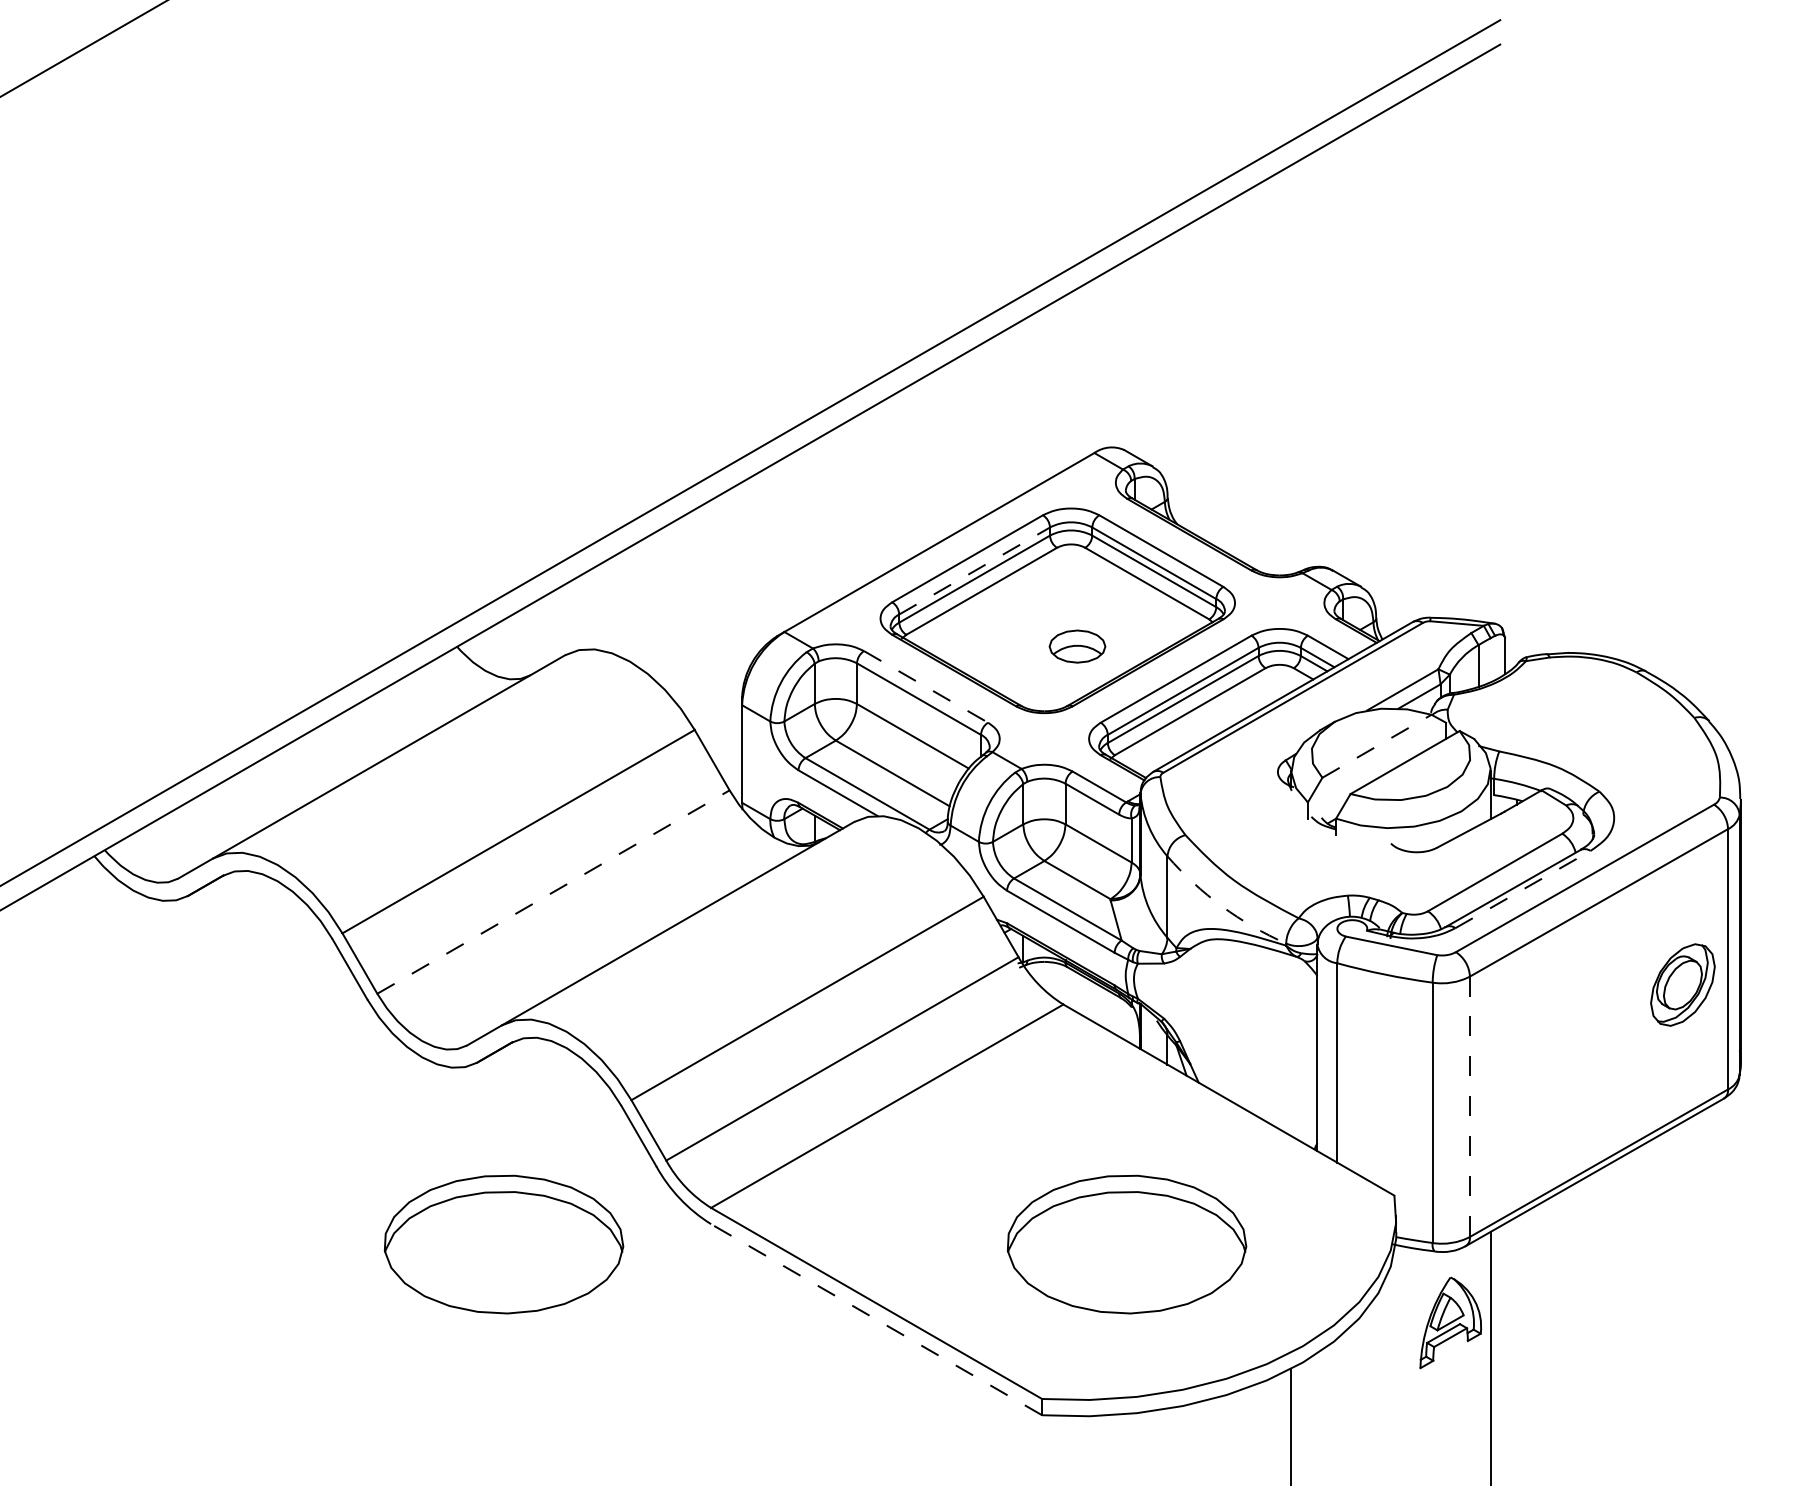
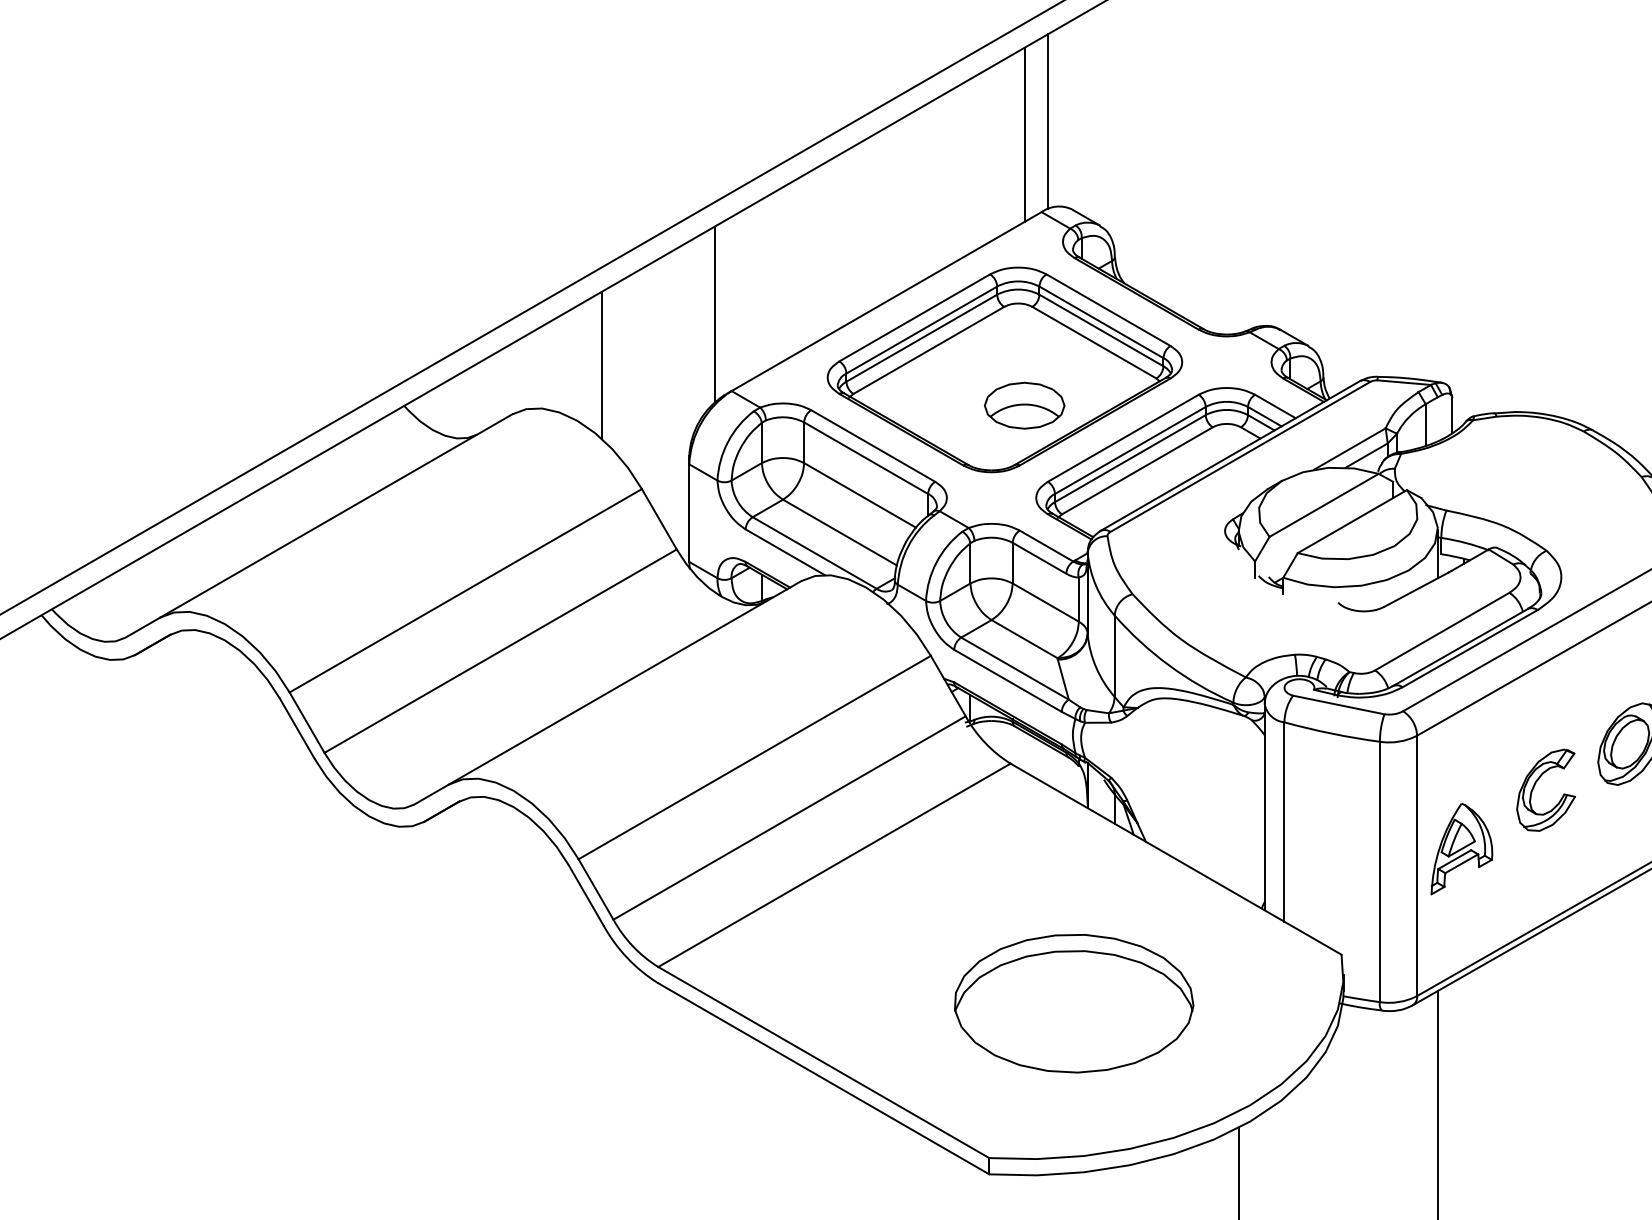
line: (1100, 362) -> (1047, 121), added
line: (1077, 375) -> (1024, 134), added
line: (767, 555) -> (714, 314), added
line: (975, 570) -> (922, 329), dashed -> solid
line: (654, 605) -> (601, 364), added
part: (1077, 646) -> (1024, 405), size x1.43
line: (926, 686) -> (873, 445), dashed -> solid
line: (1377, 746) -> (1324, 505), dashed -> solid
line: (1522, 889) -> (1469, 648), dashed -> solid
line: (553, 891) -> (500, 650), dashed -> solid
arc: (1222, 906) -> (1169, 665), dashed -> solid
part: (1588, 1026) -> (1535, 785), added
line: (1469, 1107) -> (1416, 866), dashed -> solid
part: (503, 1244) -> (450, 1003), removed
line: (876, 1319) -> (823, 1078), dashed -> solid
part: (1450, 1322) -> (1461, 848), moved

